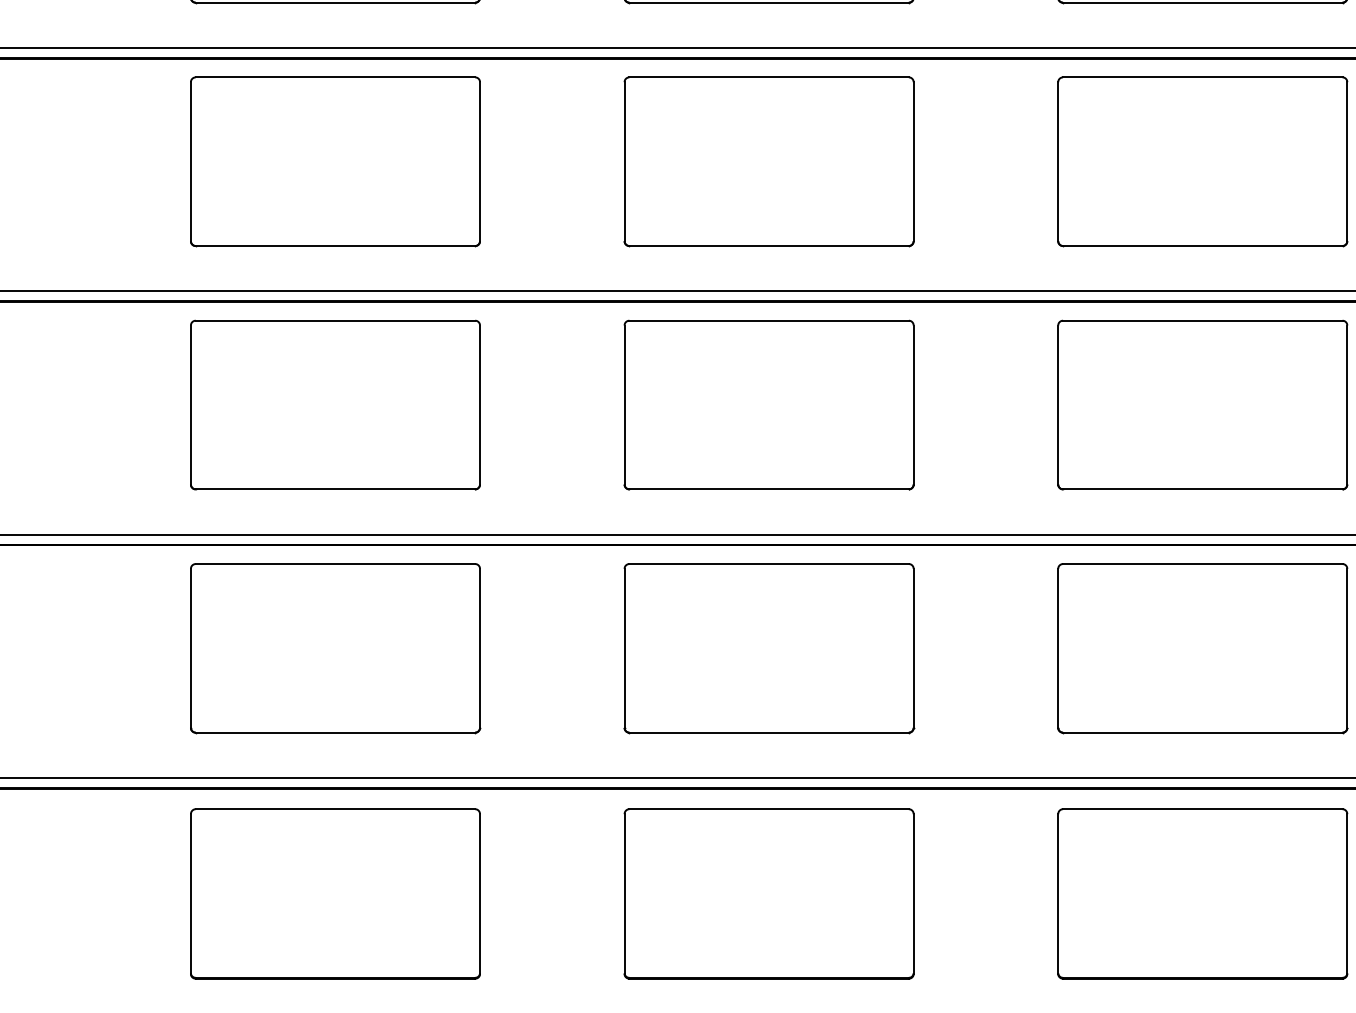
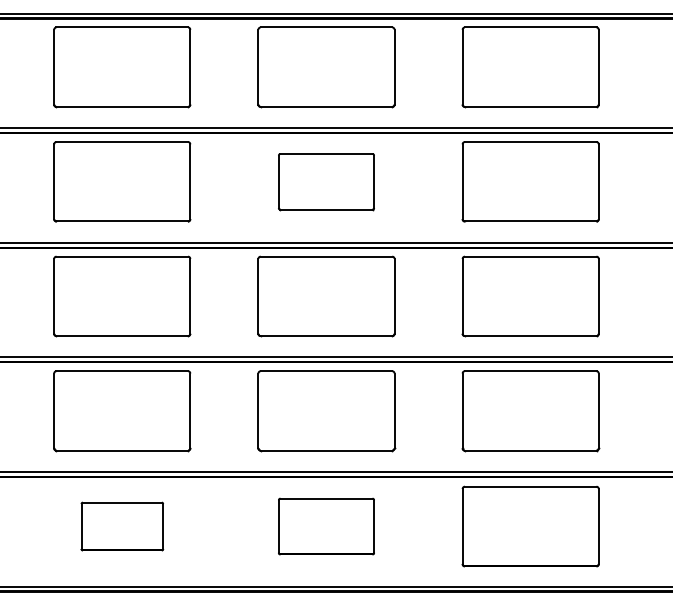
part: (769, 161) -> (326, 181), size x0.7
part: (335, 893) -> (122, 526), size x0.6
part: (769, 893) -> (326, 526), size x0.7

